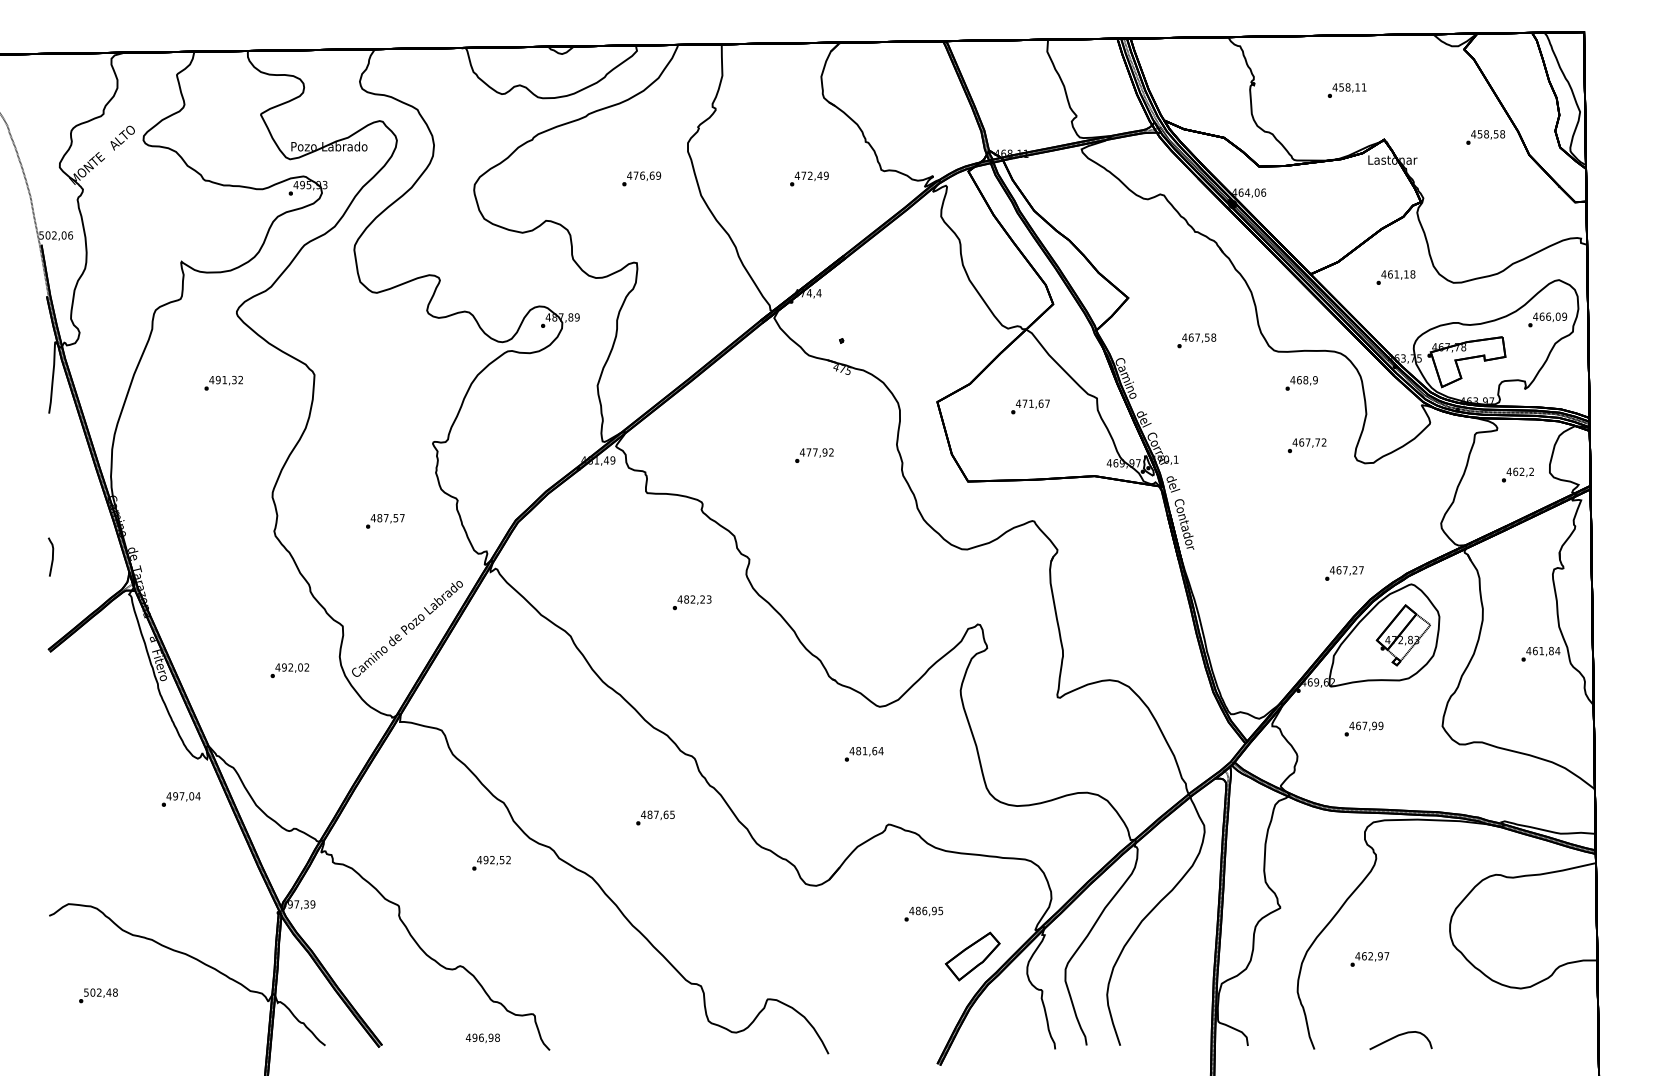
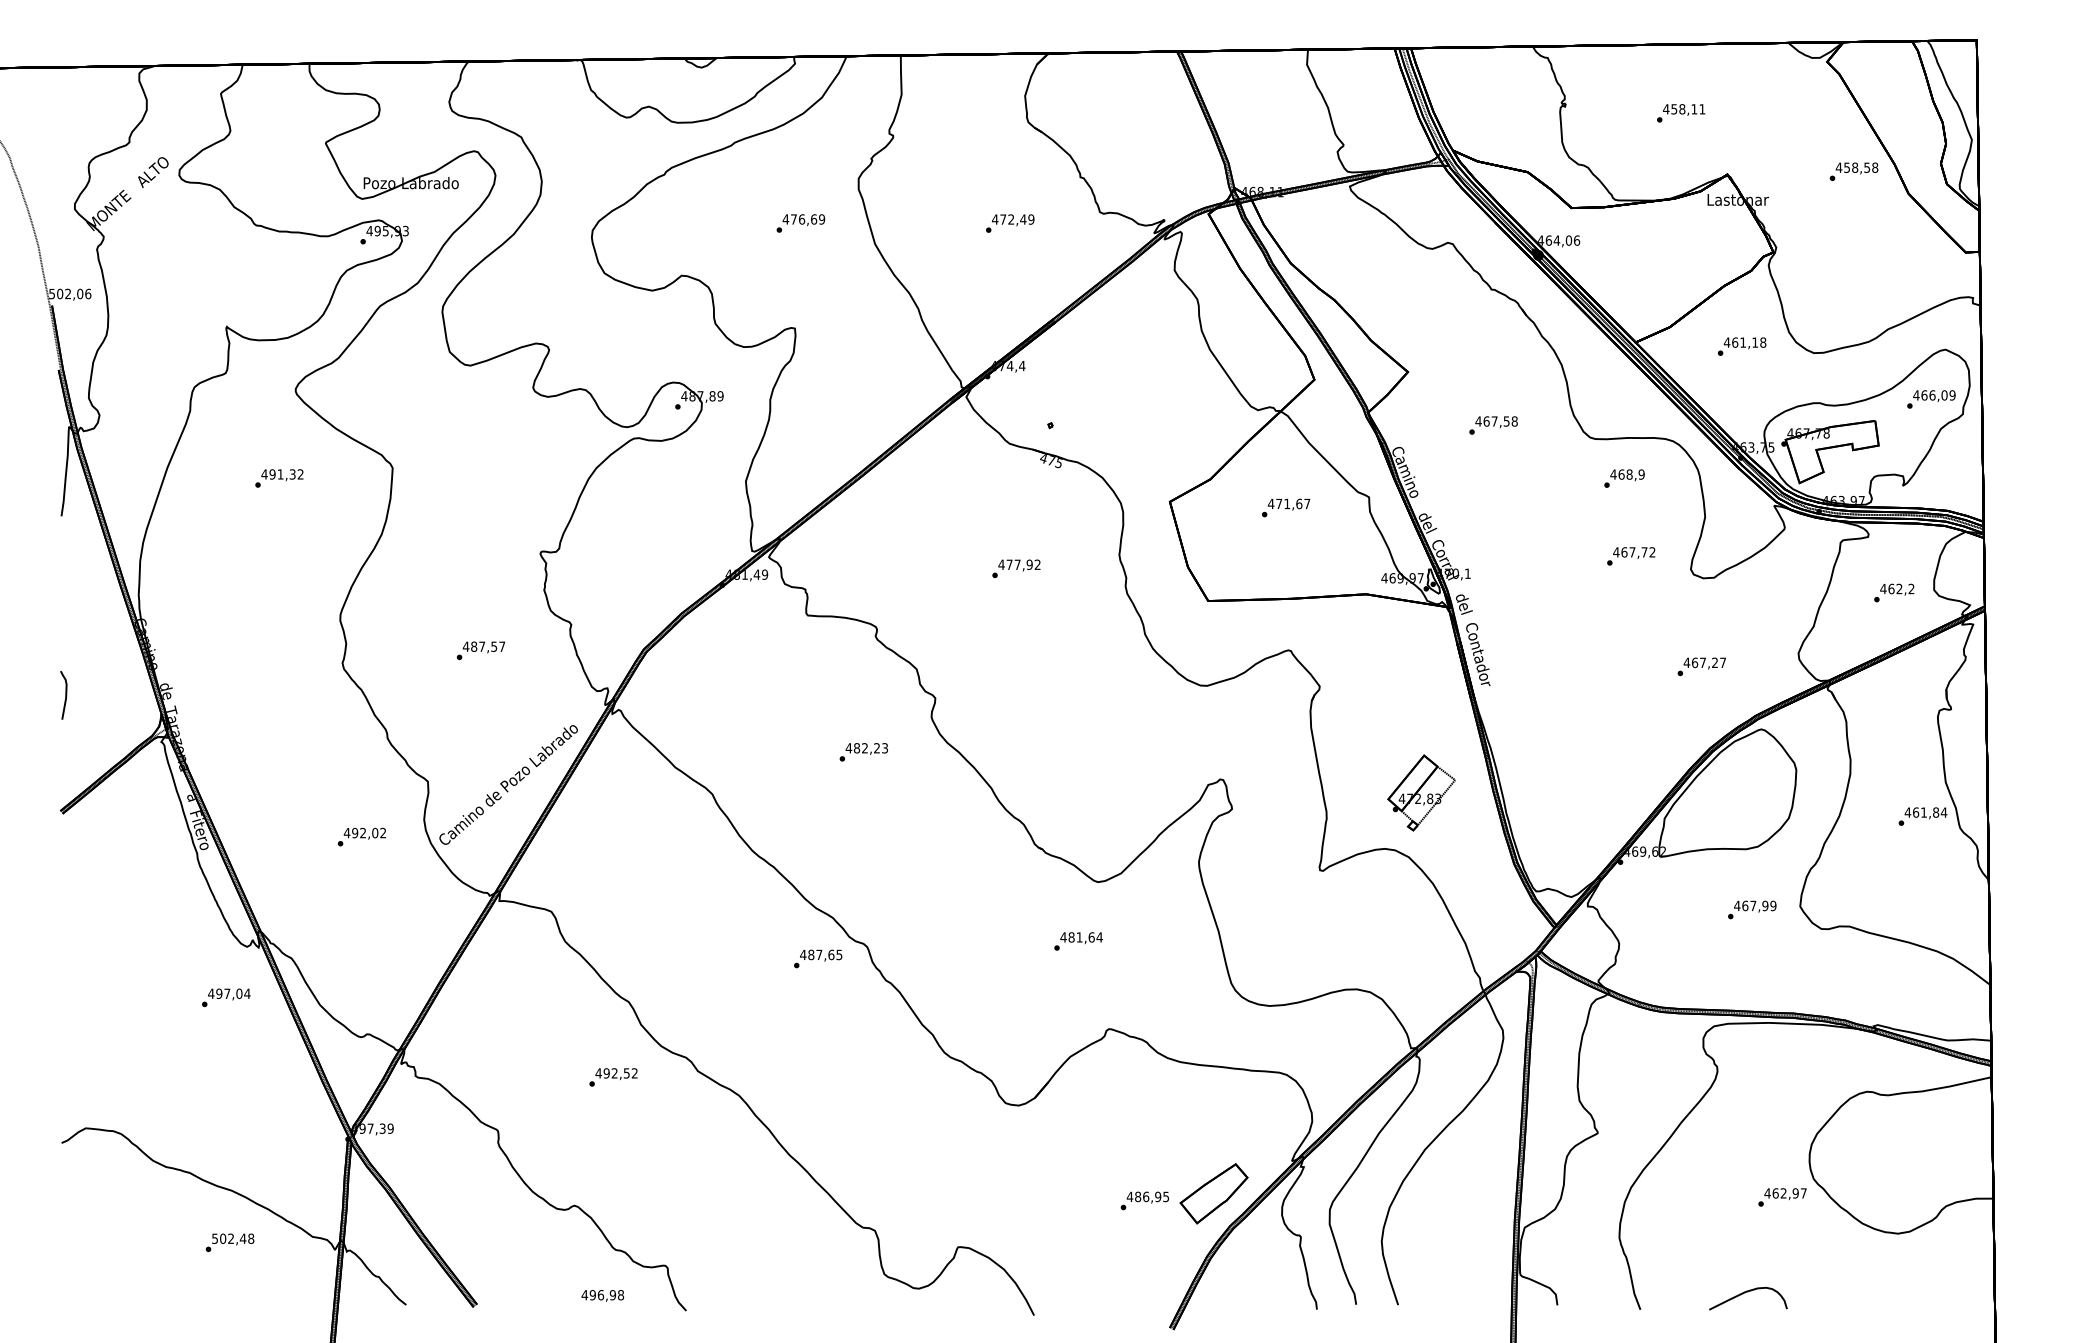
text: (1344, 573) -> (1701, 666), moved
part: (1403, 634) -> (1421, 792), moved
text: (1364, 728) -> (1752, 909), moved
text: (655, 817) -> (818, 958), moved
text: (923, 913) -> (1144, 1200), moved
text: (1369, 959) -> (1782, 1197), moved
text: (98, 995) -> (229, 1242), moved

